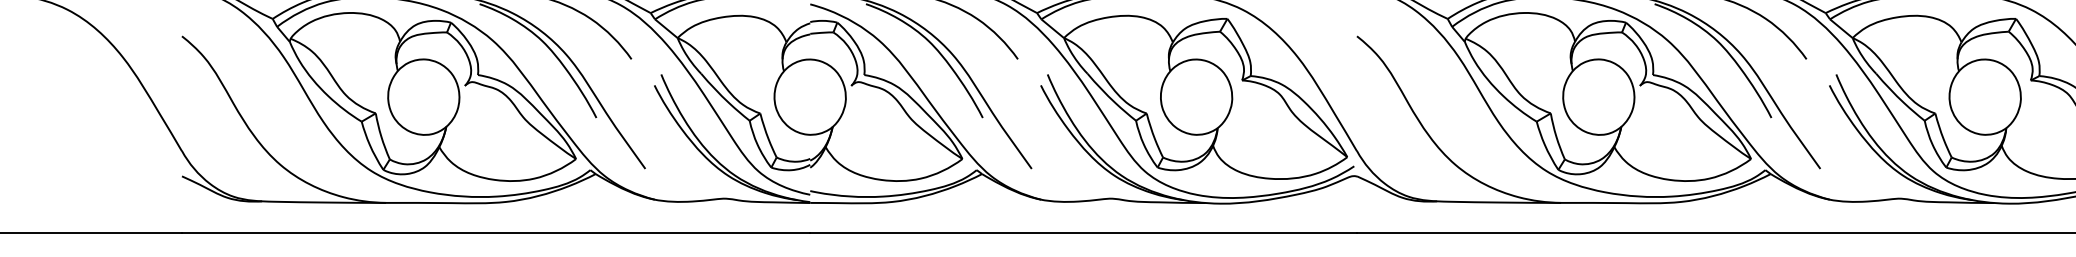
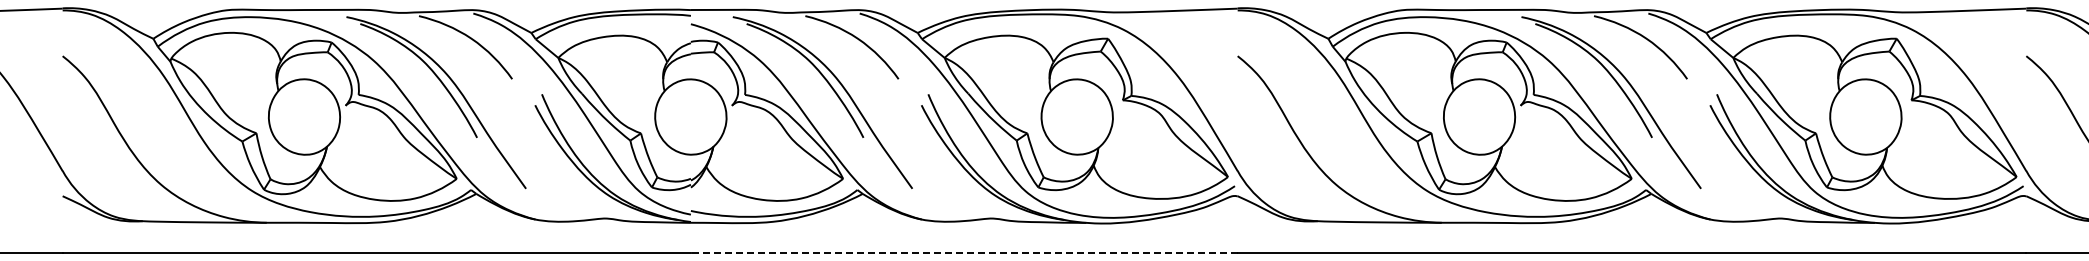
line: (1082, 233) -> (963, 253), solid -> dashed

